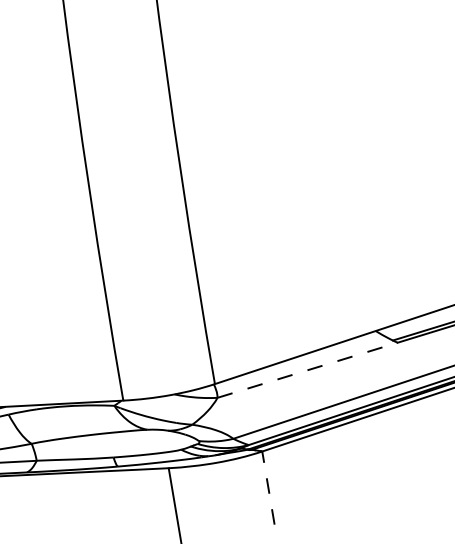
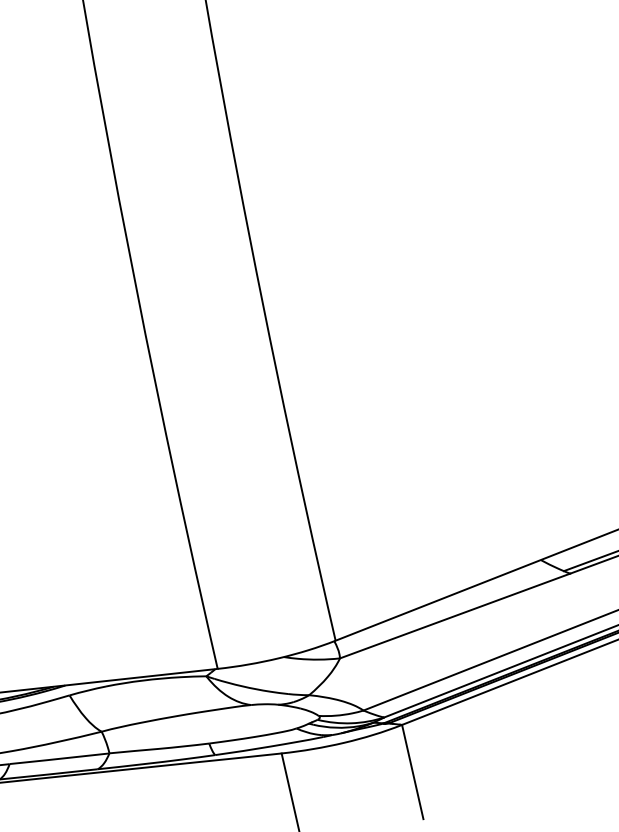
line: (307, 370) -> (455, 616), dashed -> solid
line: (268, 487) -> (412, 771), dashed -> solid

